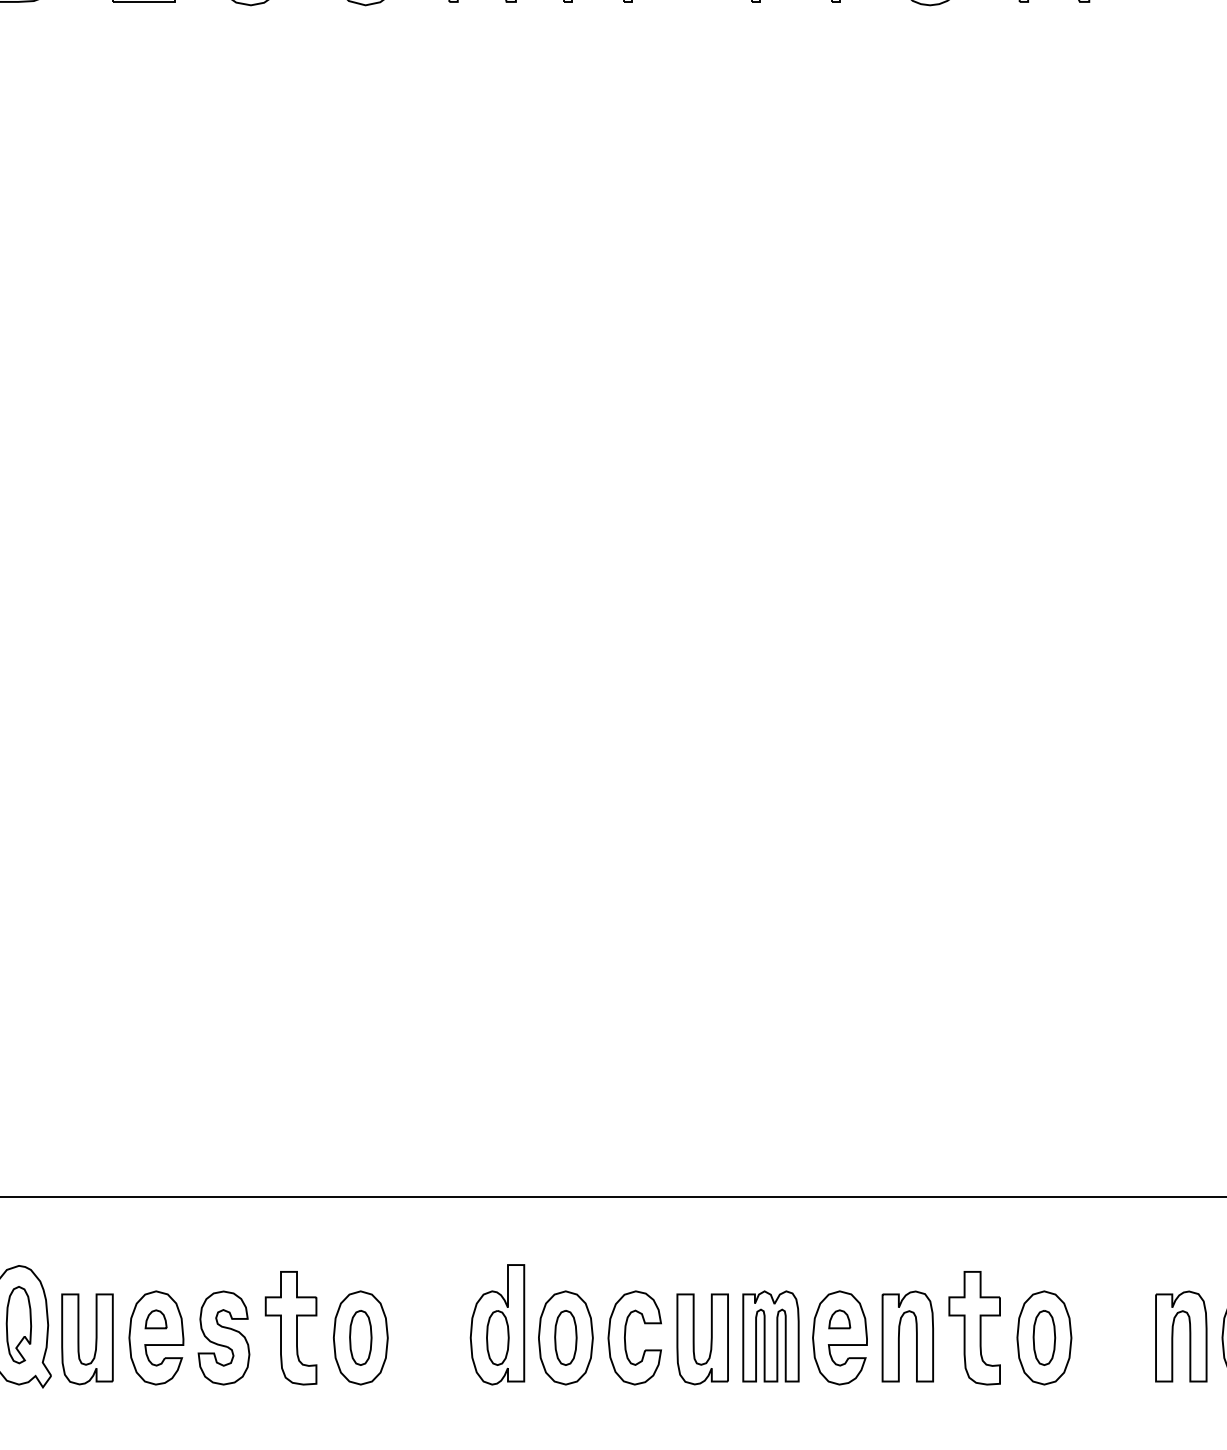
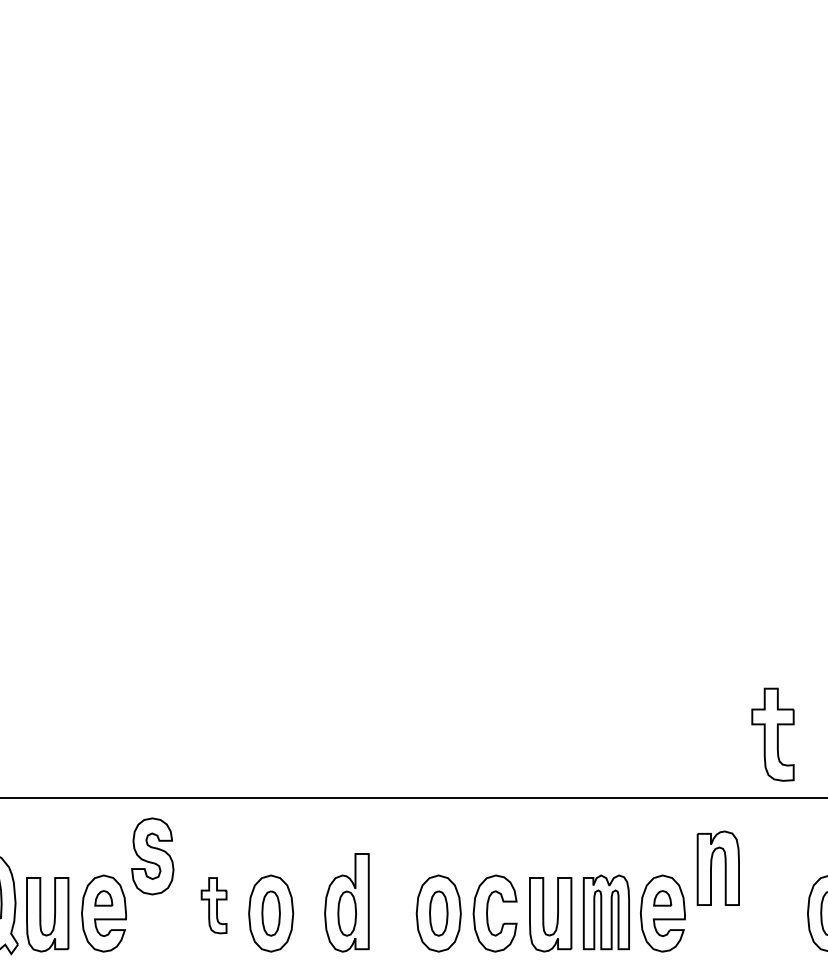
part: (497, 1324) -> (346, 902), moved
part: (290, 1328) -> (213, 905), size x0.6
part: (974, 1328) -> (772, 734), moved
part: (899, 1336) -> (711, 868), moved
part: (223, 1337) -> (152, 855), moved

